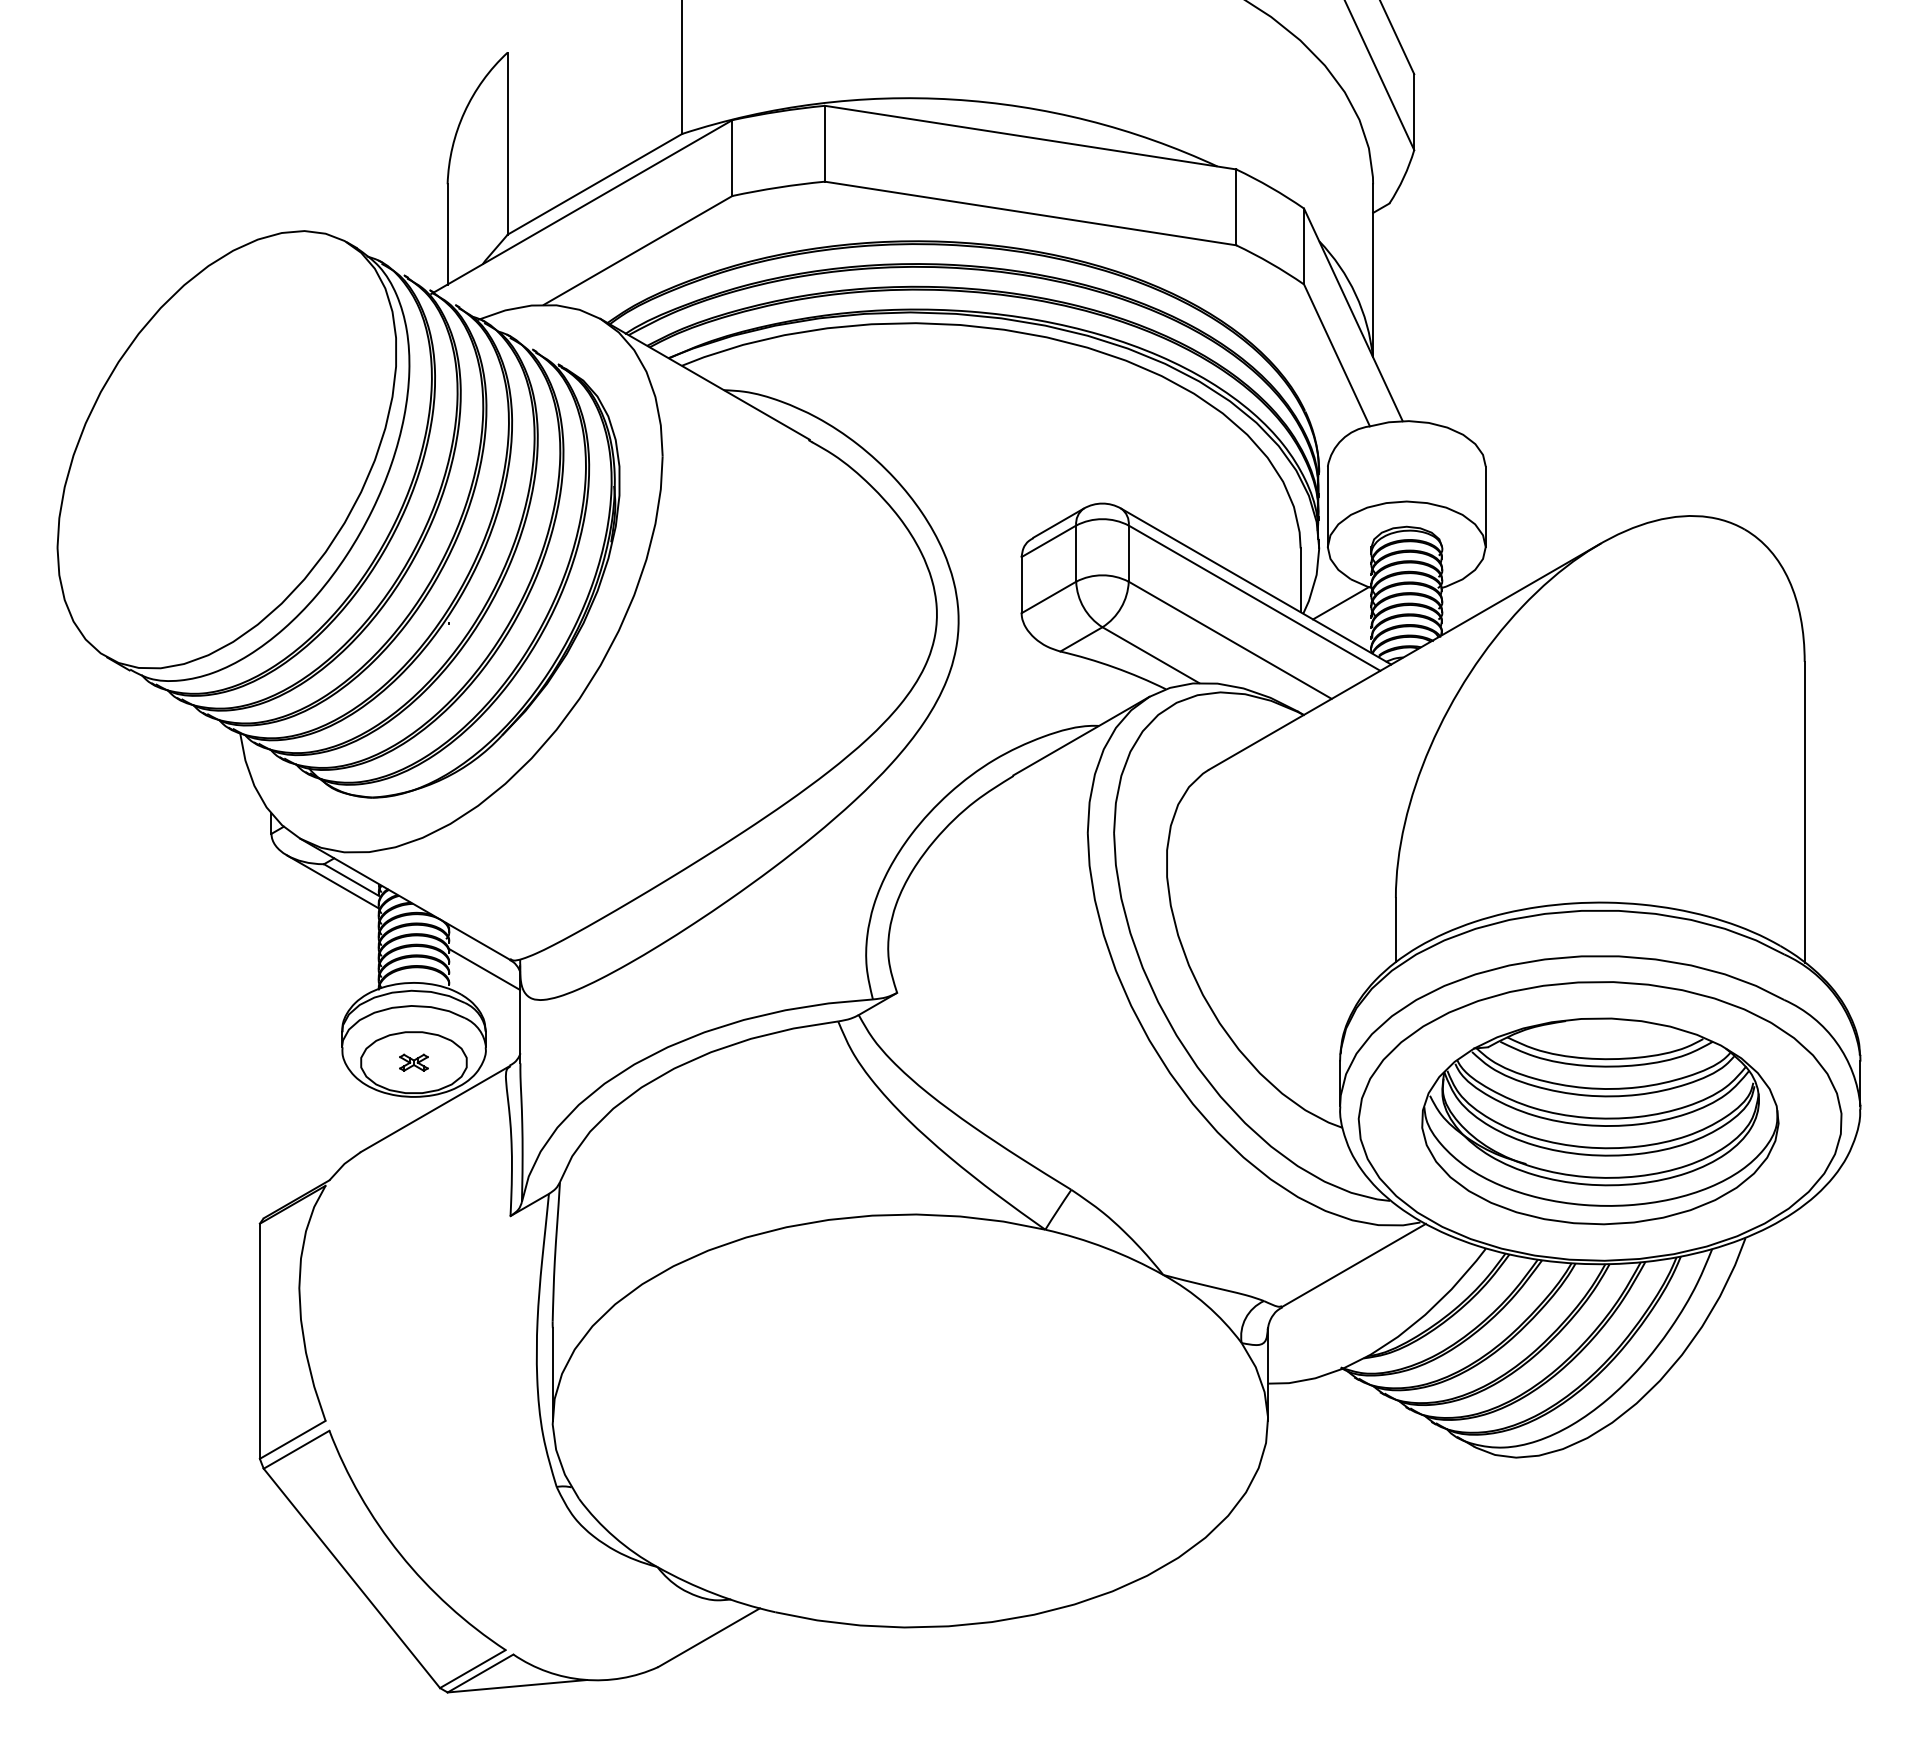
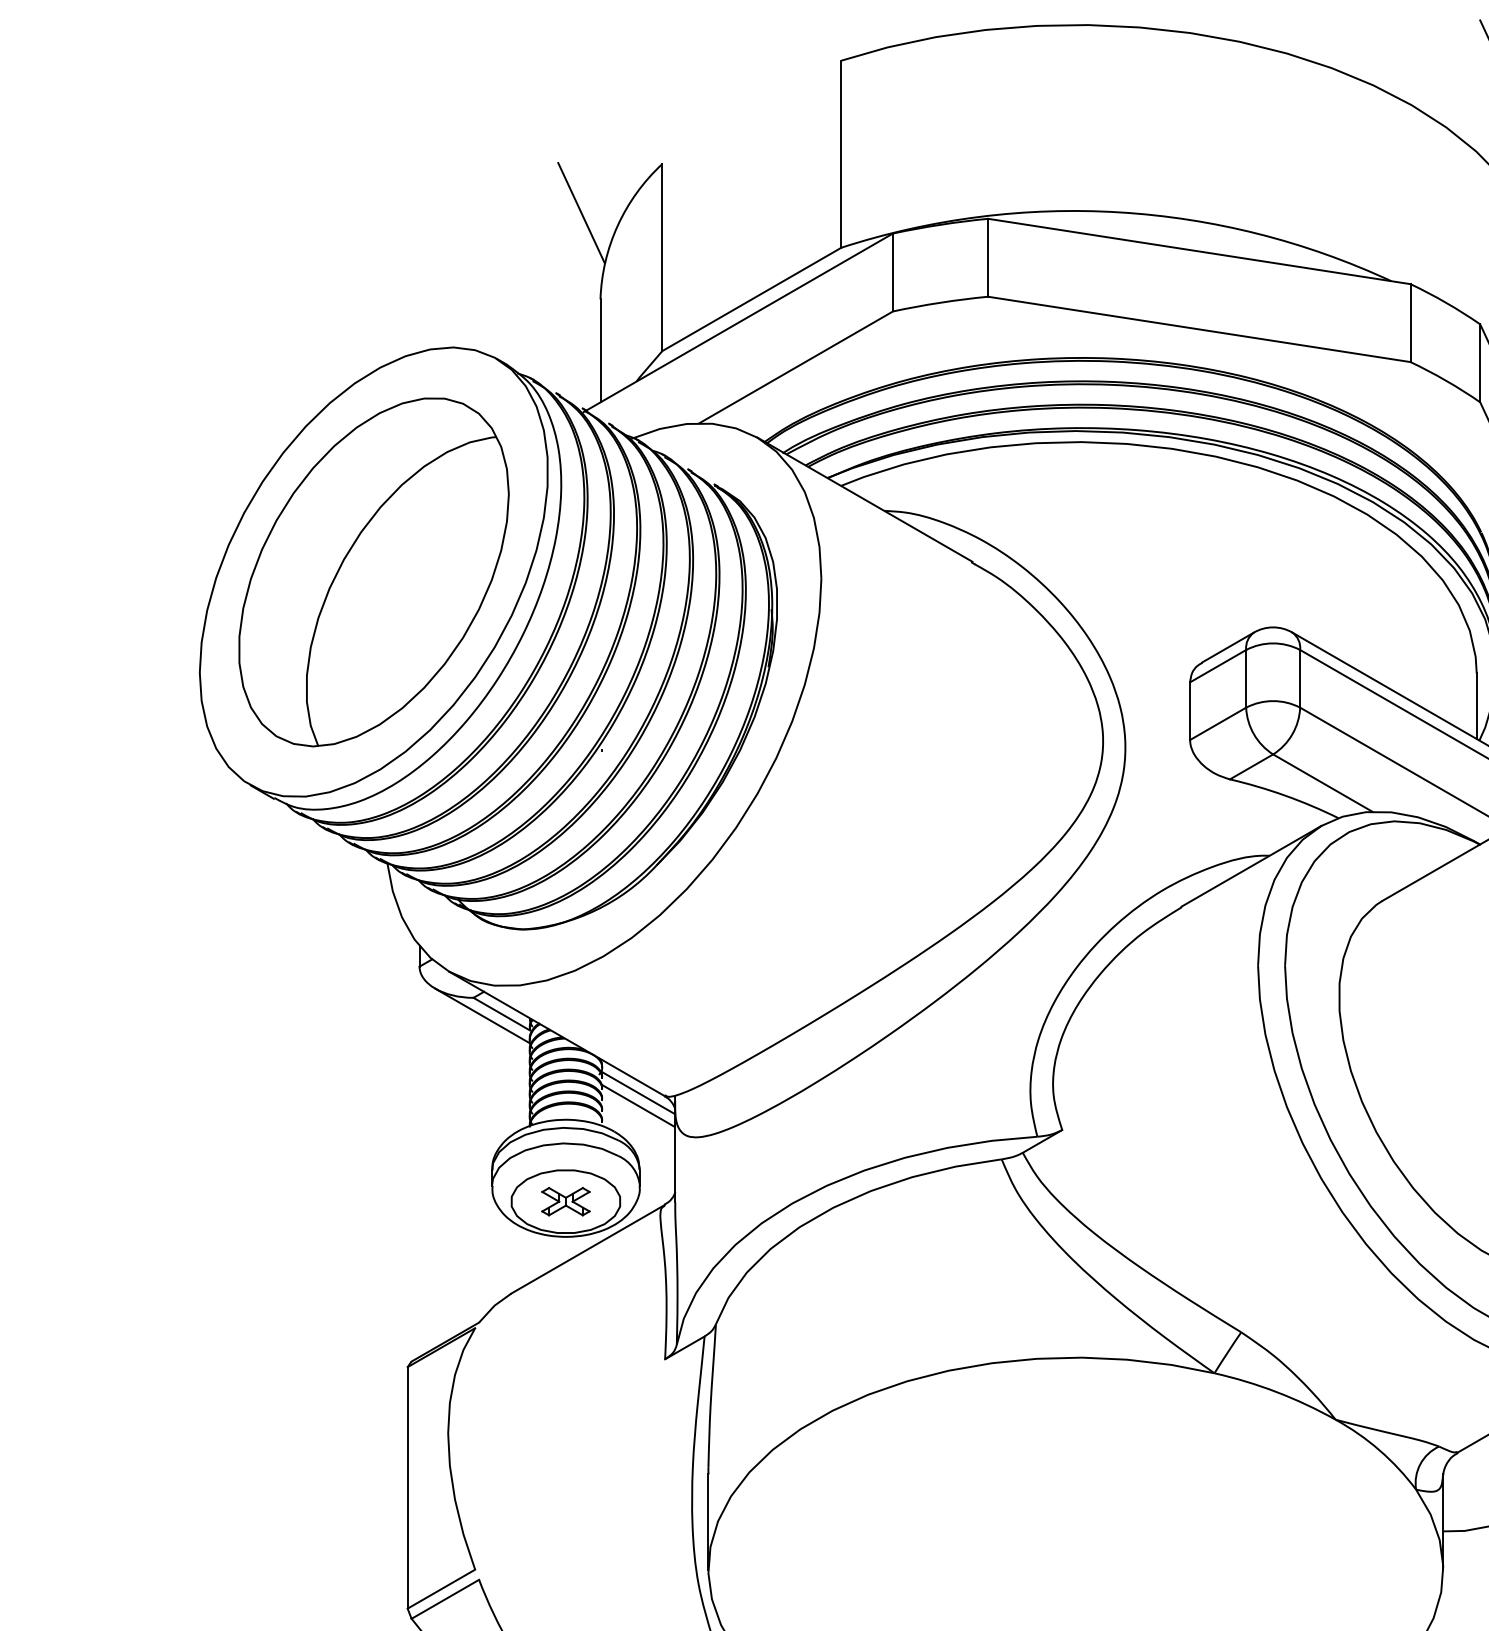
line: (428, 99) -> (580, 212), added
part: (227, 449) -> (374, 571), added
line: (484, 956) -> (638, 1092), added
part: (413, 1062) -> (565, 1201), size x1.67

